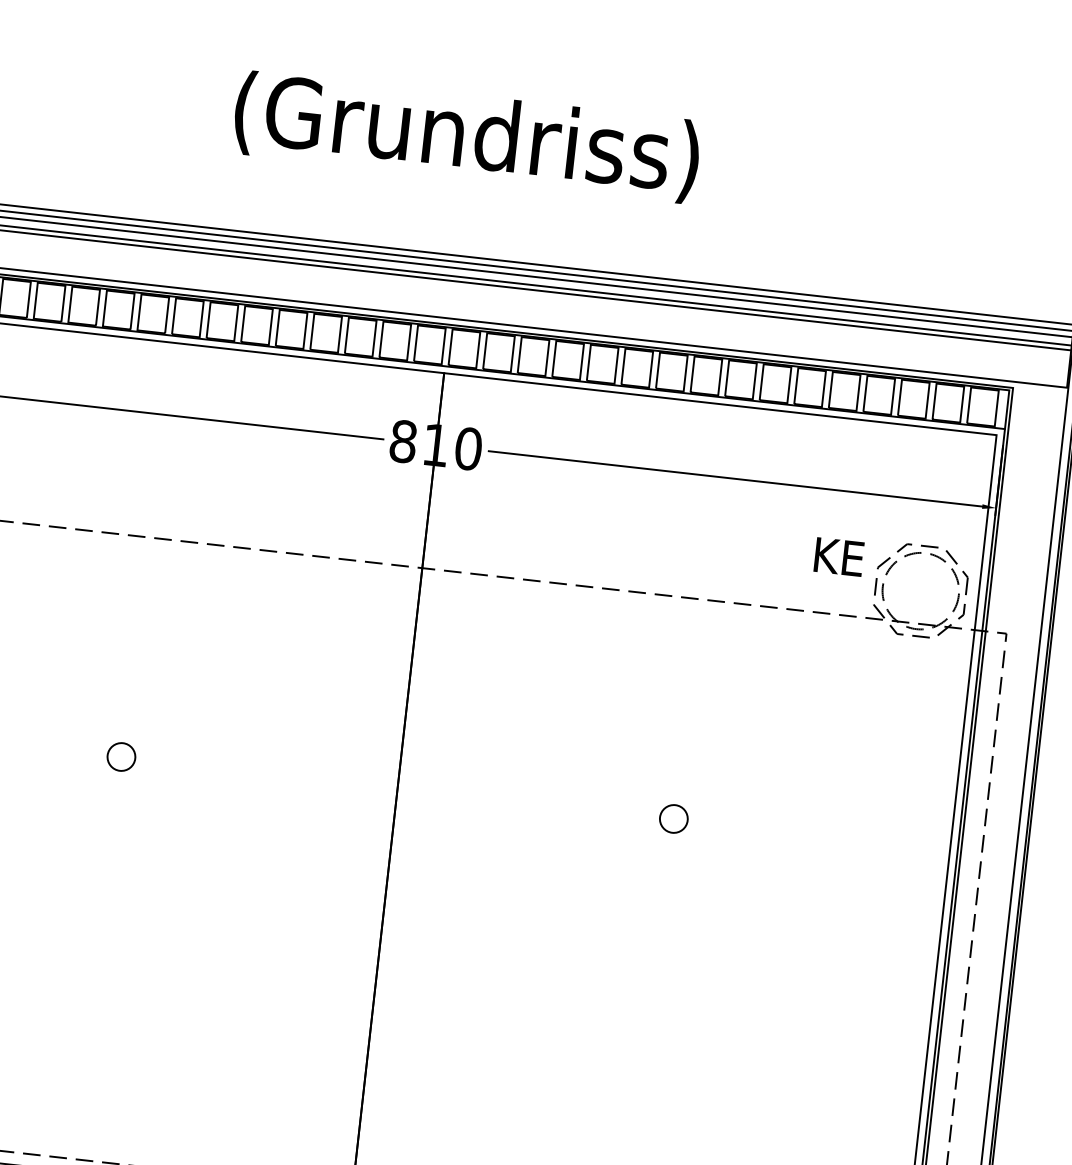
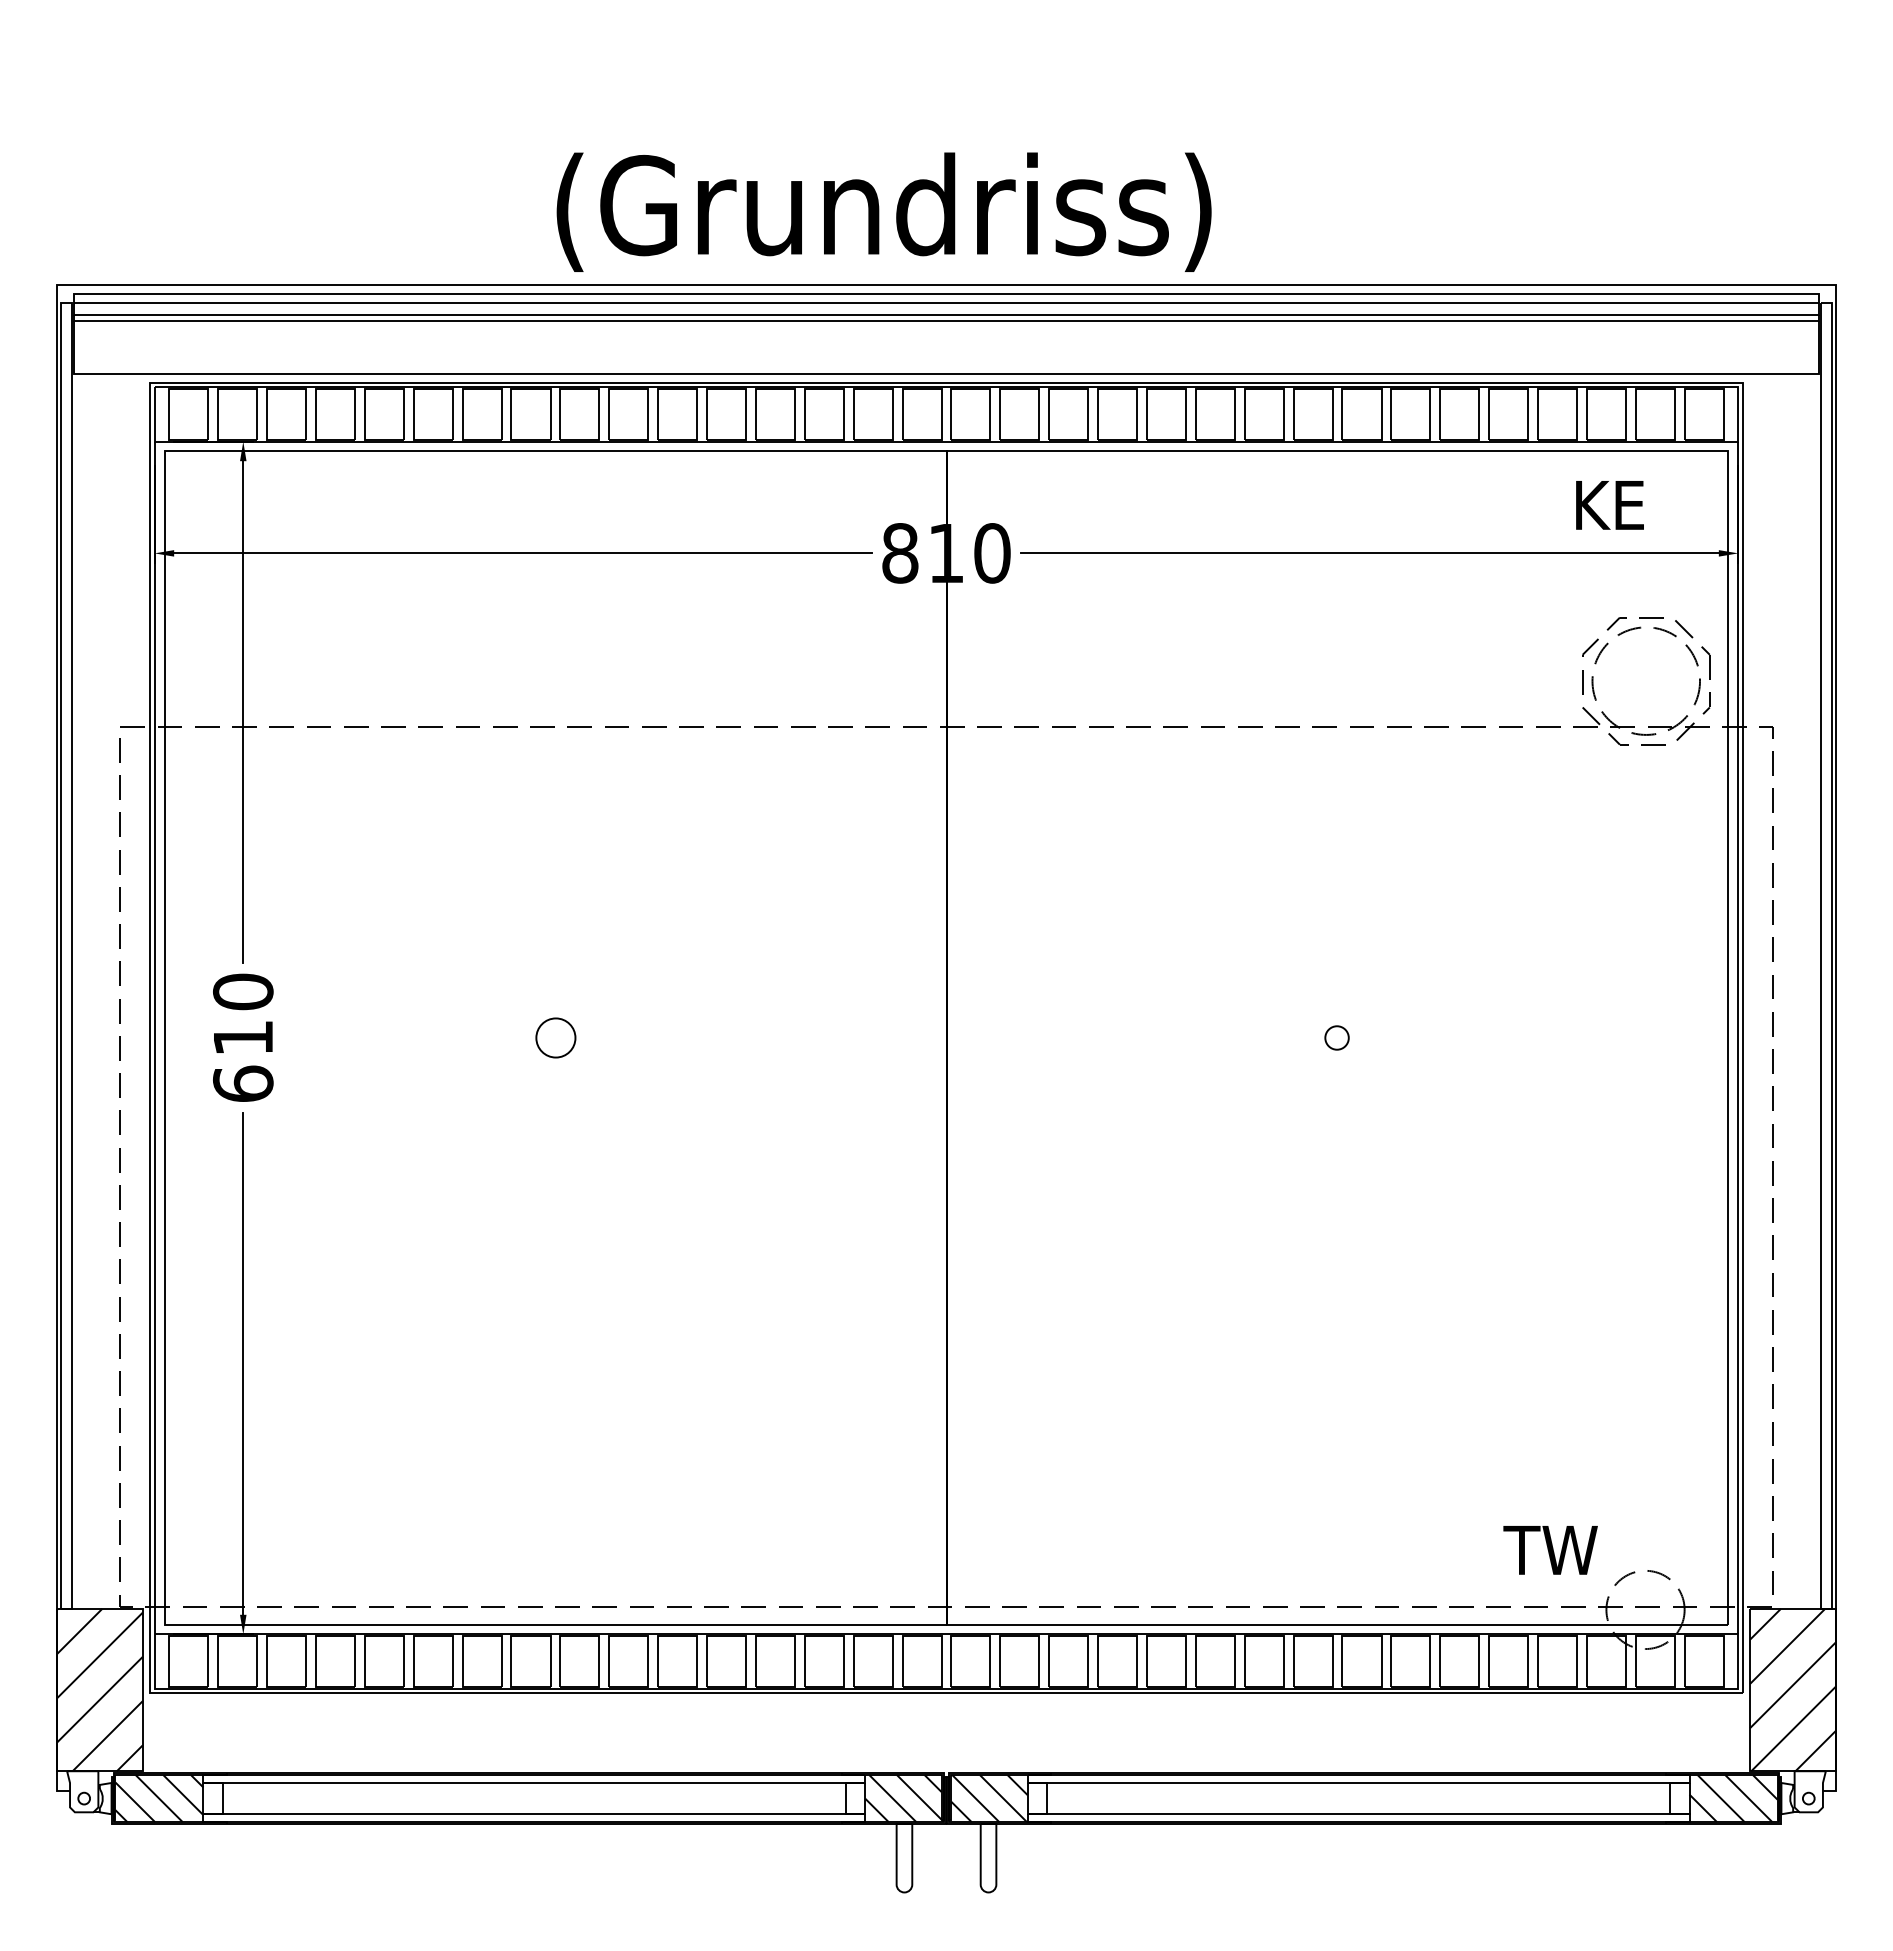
text: (466, 136) -> (883, 211), moved
text: (838, 557) -> (1609, 505), moved
circle: (673, 818) -> (1336, 1037), size x0.6

